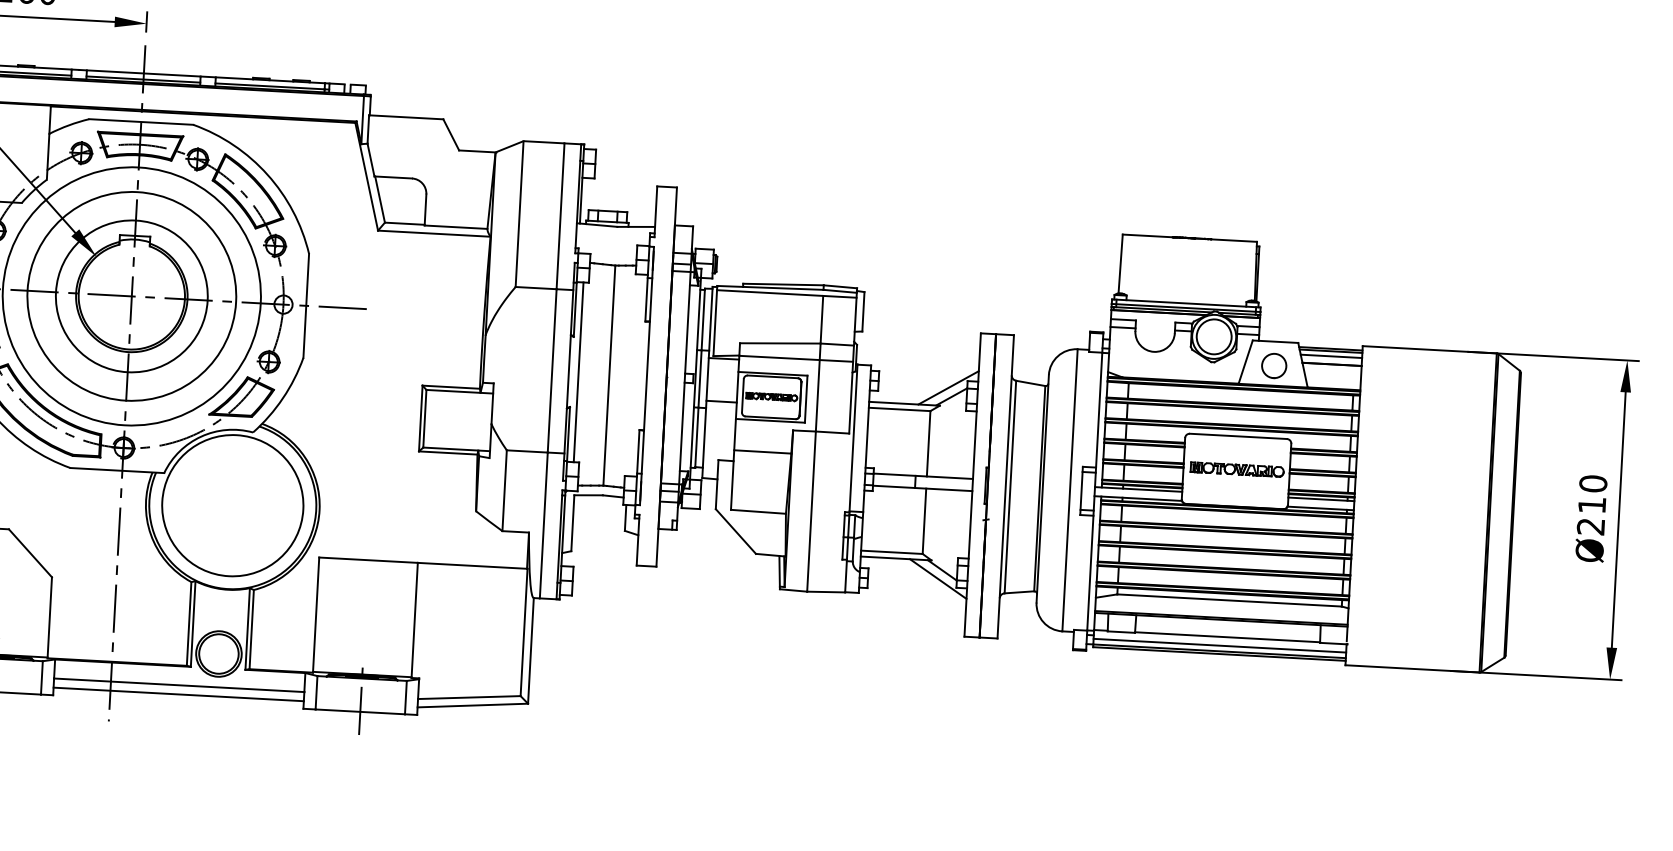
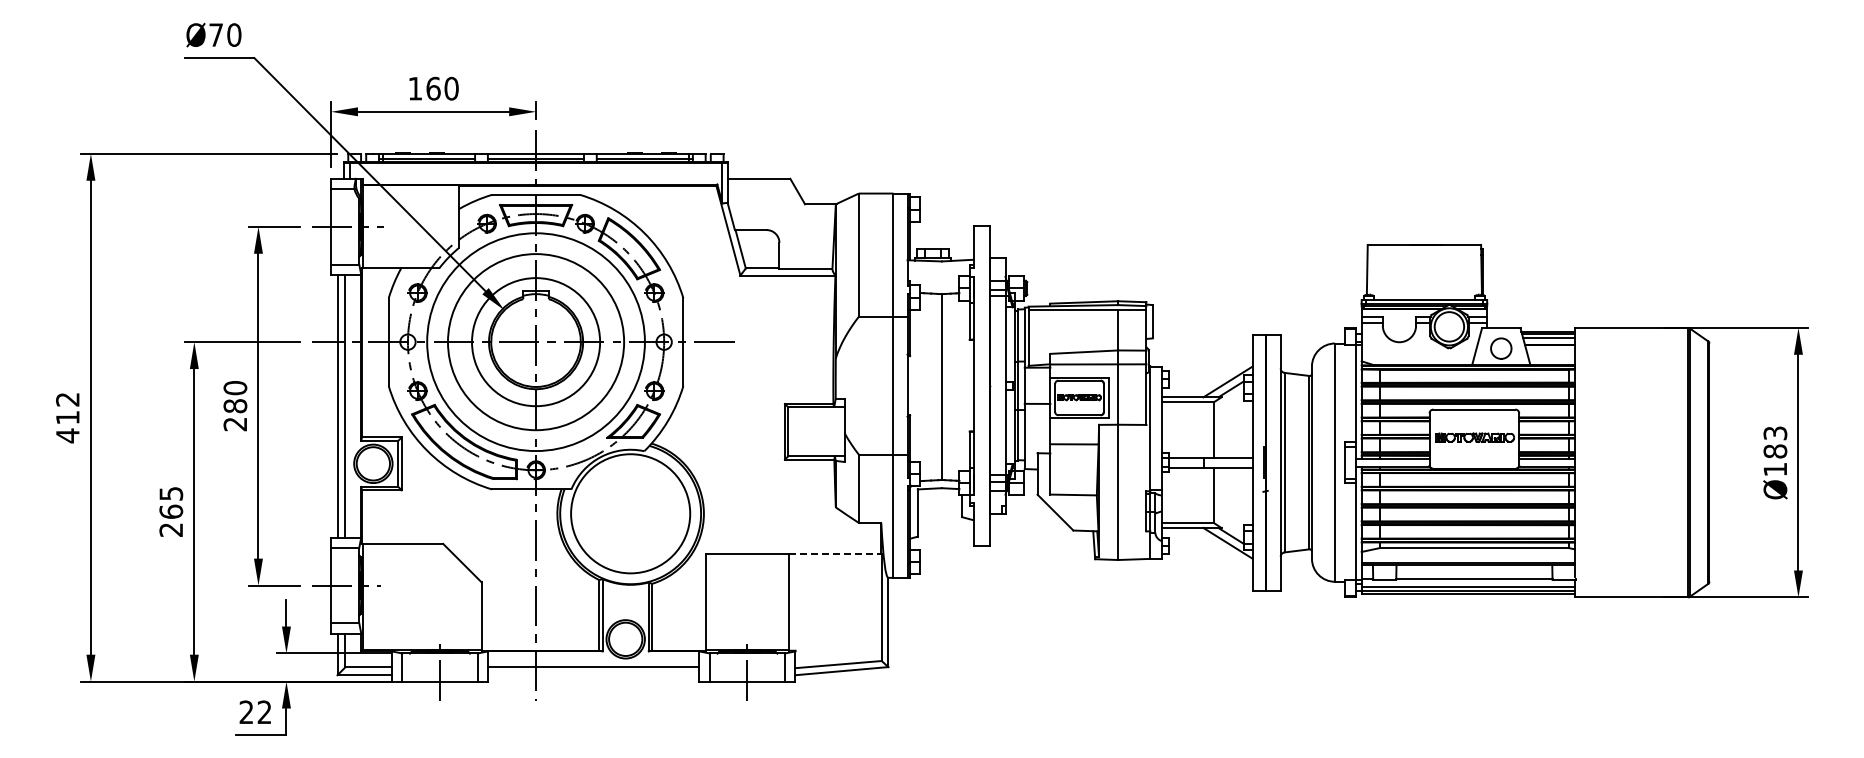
line: (578, 372) -> (915, 385), removed
text: (1592, 505) -> (1775, 451), Ø210 -> Ø183
line: (472, 565) -> (835, 553), solid -> dashed
line: (178, 694) -> (593, 675), removed

